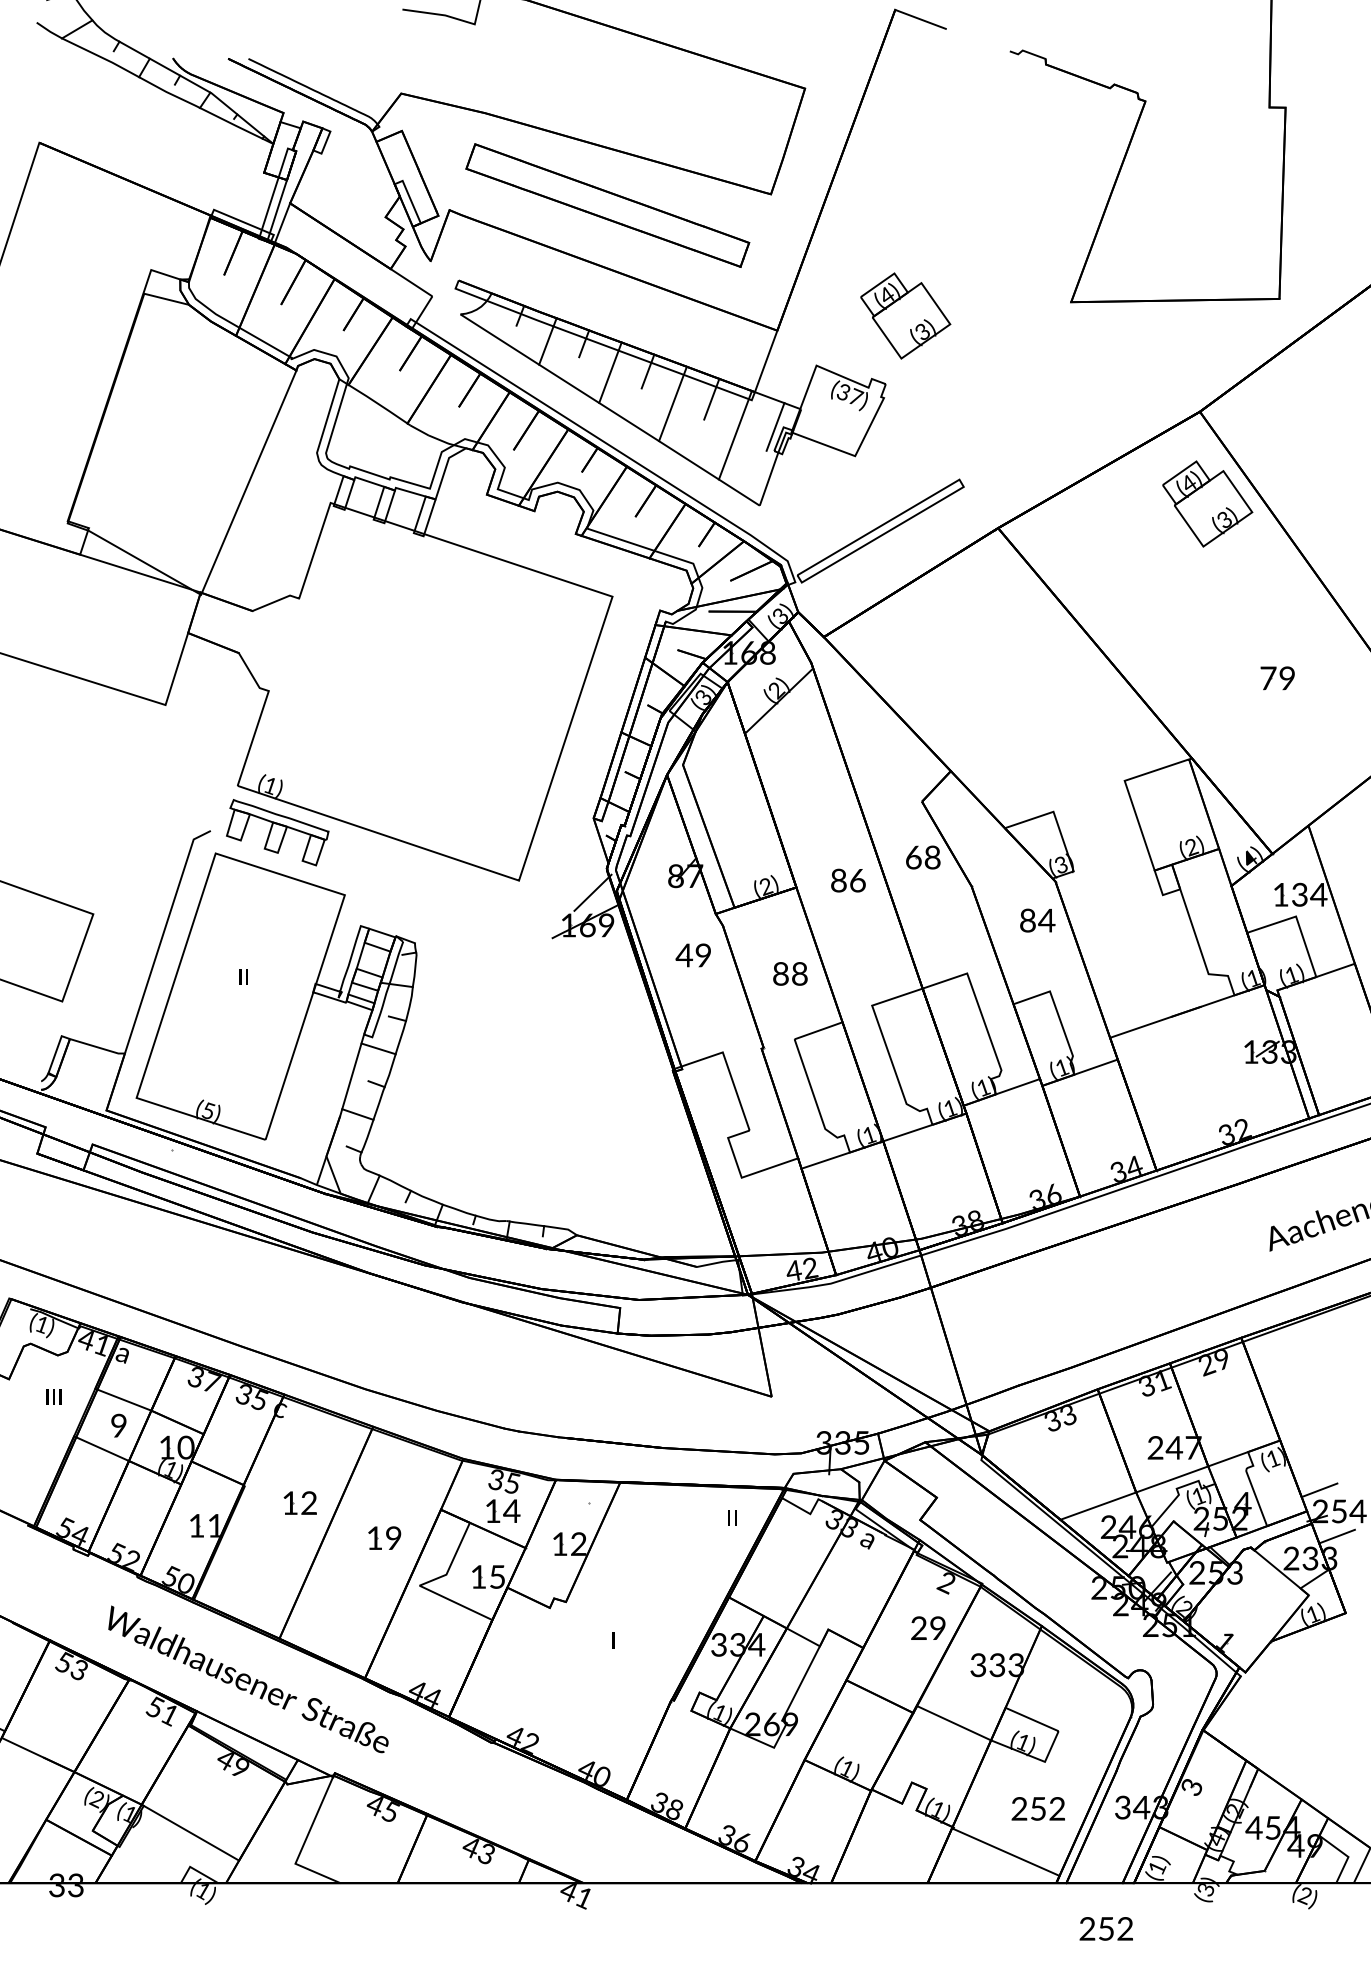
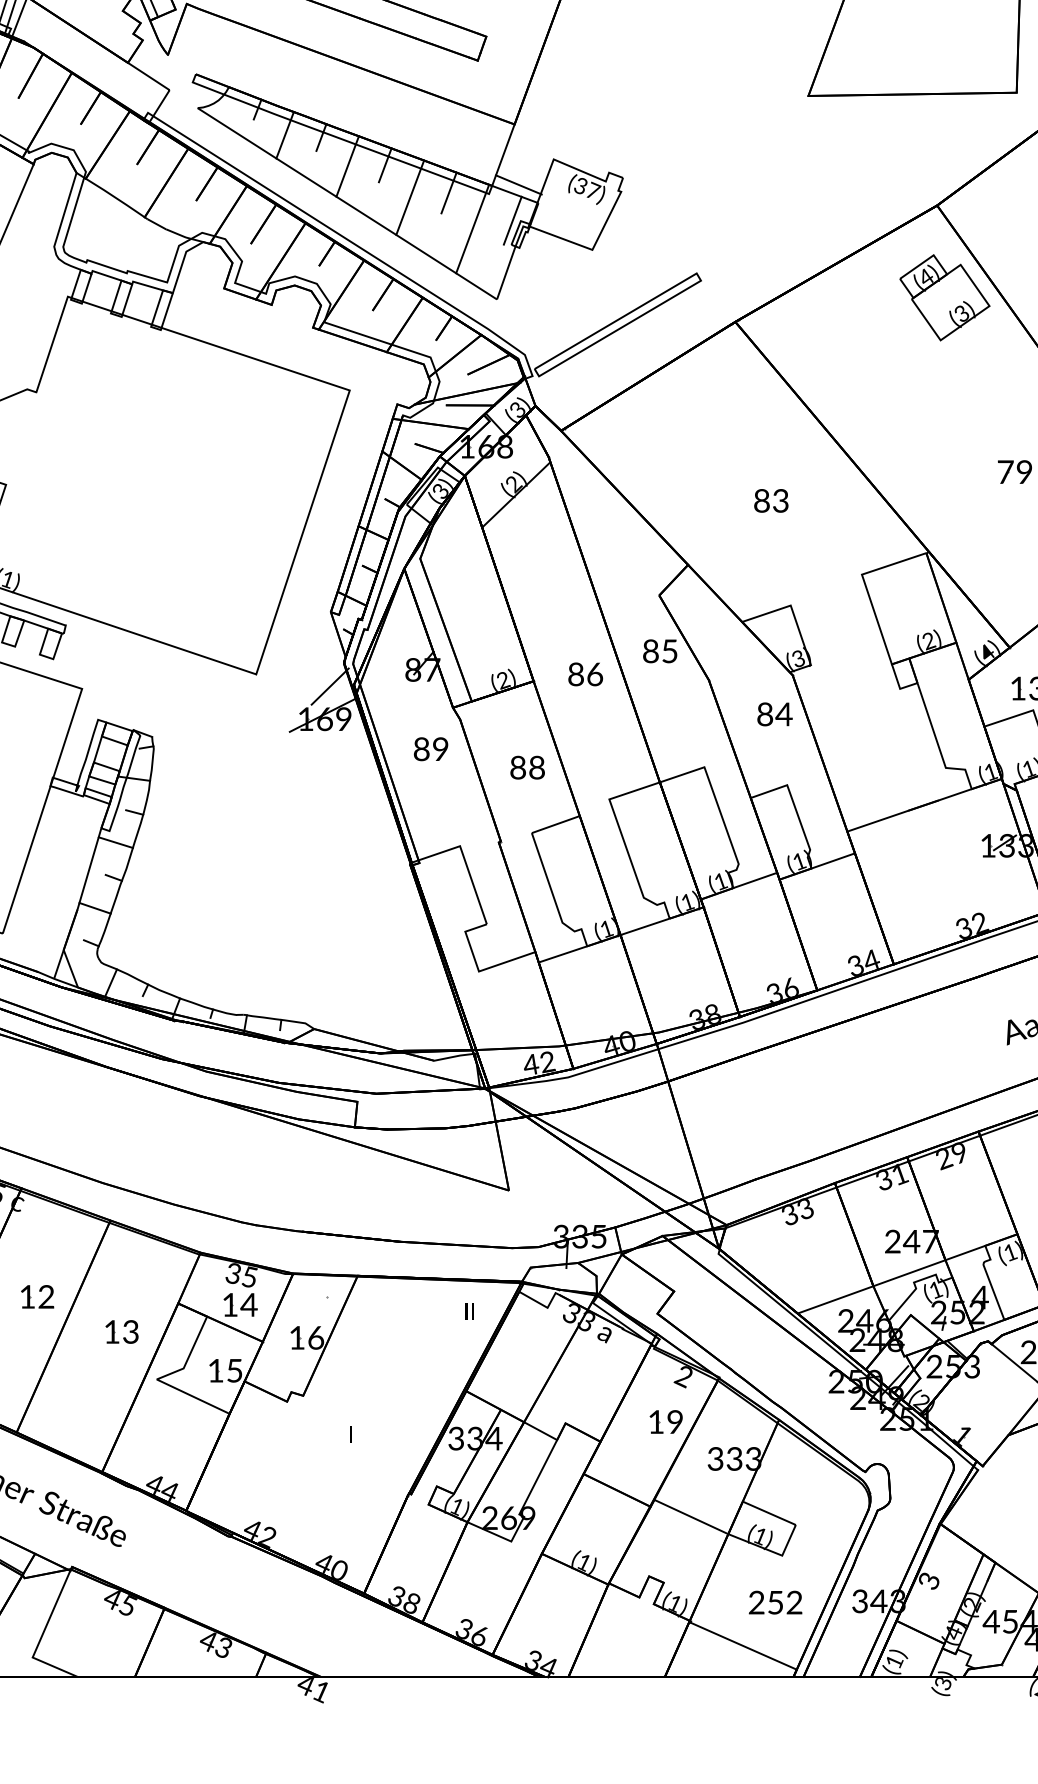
part: (905, 315) -> (642, 109), removed
line: (781, 390) -> (518, 184), added
part: (1034, 706) -> (771, 500), added
text: (922, 857) -> (659, 651), 68 -> 85
text: (684, 955) -> (421, 749), 49 -> 89
text: (393, 1538) -> (130, 1332), 19 -> 13
text: (578, 1543) -> (315, 1337), 12 -> 16
text: (918, 1627) -> (655, 1421), 29 -> 19
part: (1105, 1928) -> (842, 1722), removed

